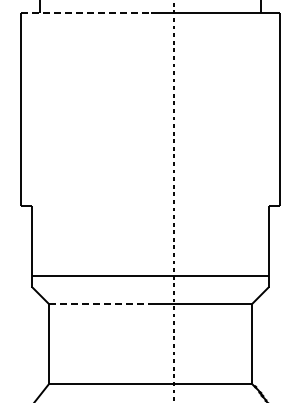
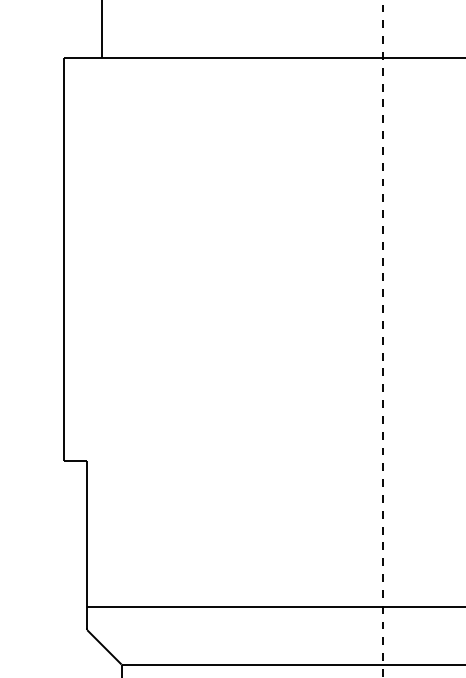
line: (85, 13) -> (197, 58), dashed -> solid
line: (99, 304) -> (227, 665), dashed -> solid

